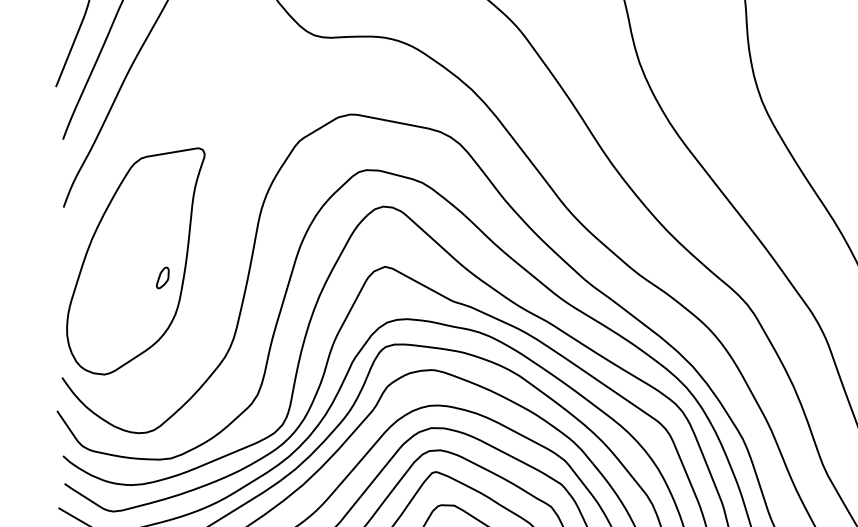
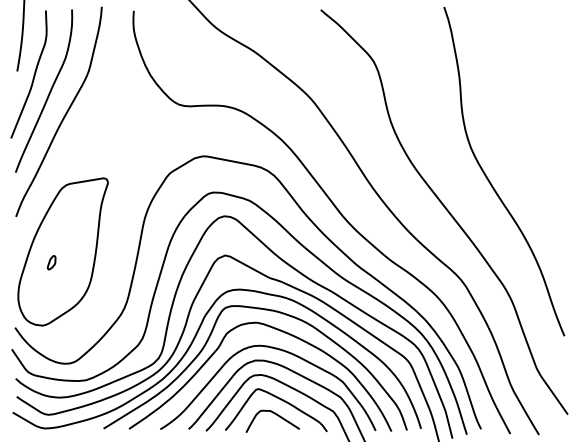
part: (162, 277) -> (51, 262), moved

